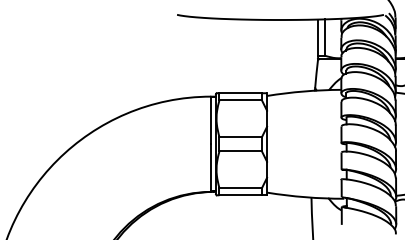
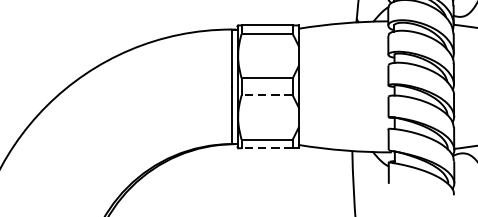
line: (240, 151) -> (266, 95), solid -> dashed
line: (240, 195) -> (266, 148), solid -> dashed

